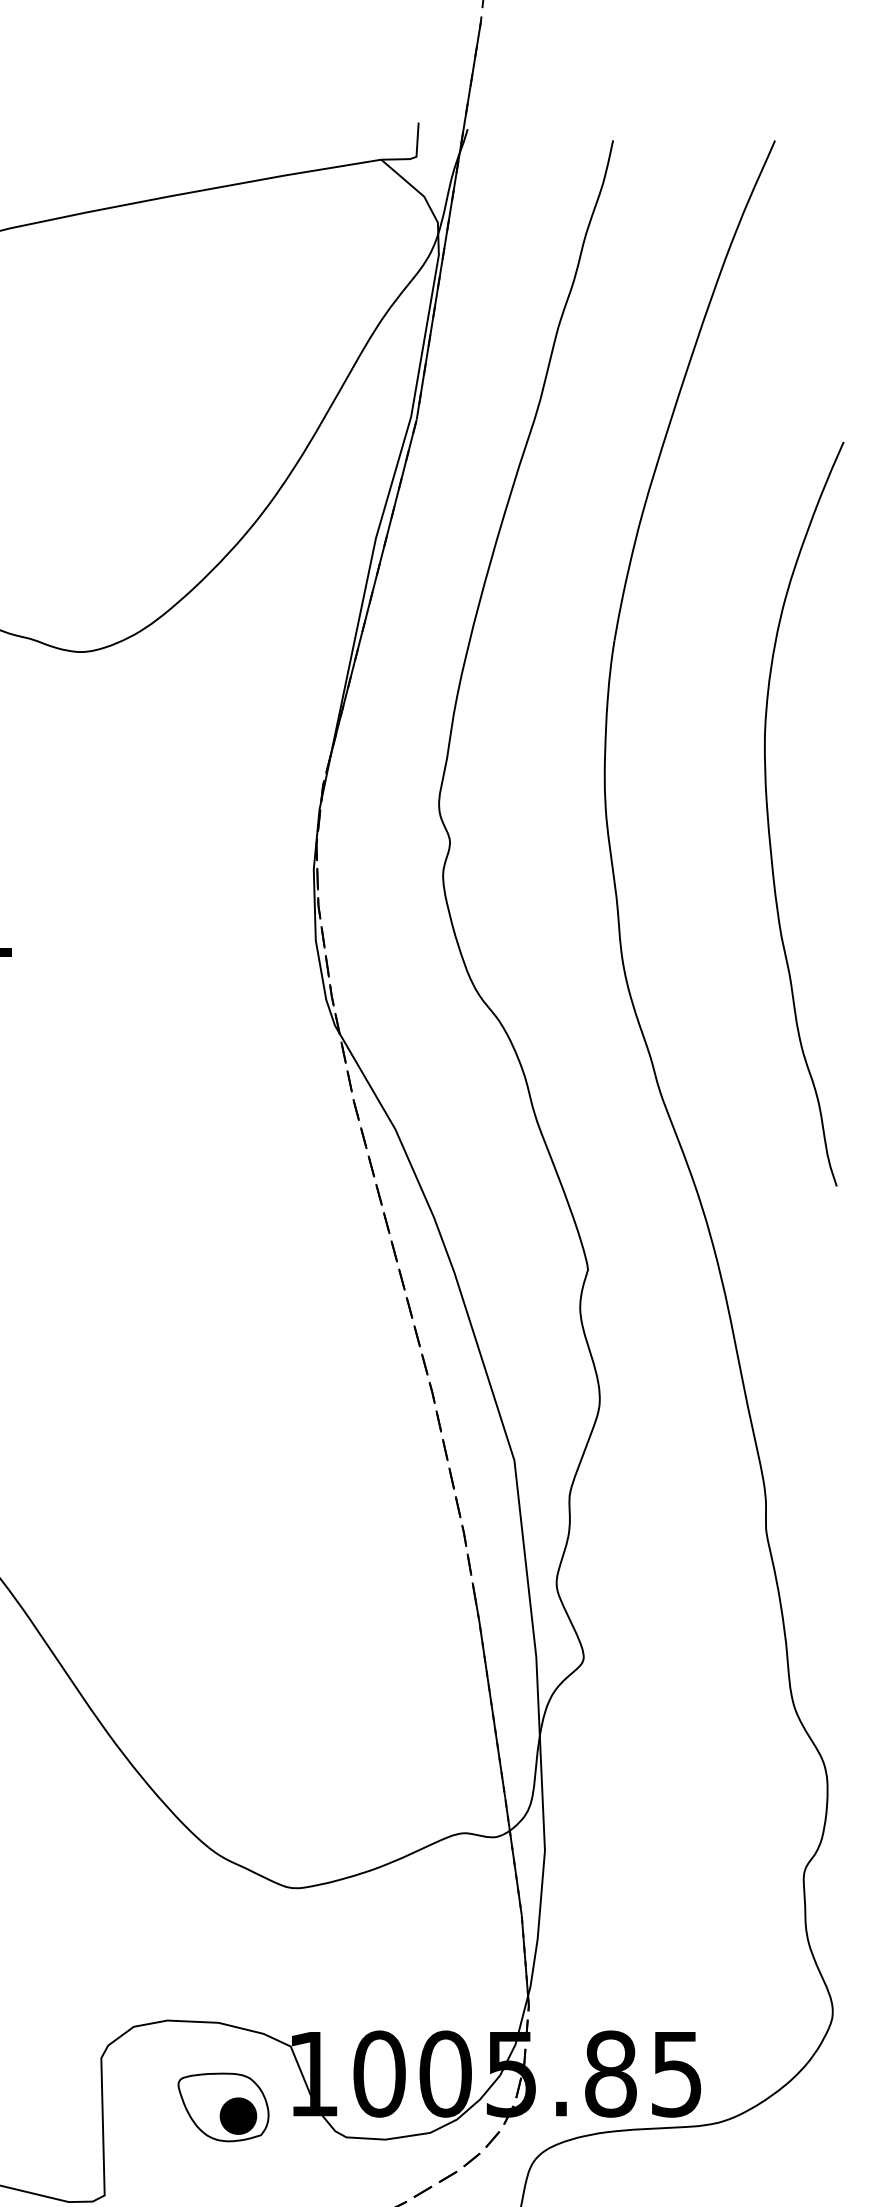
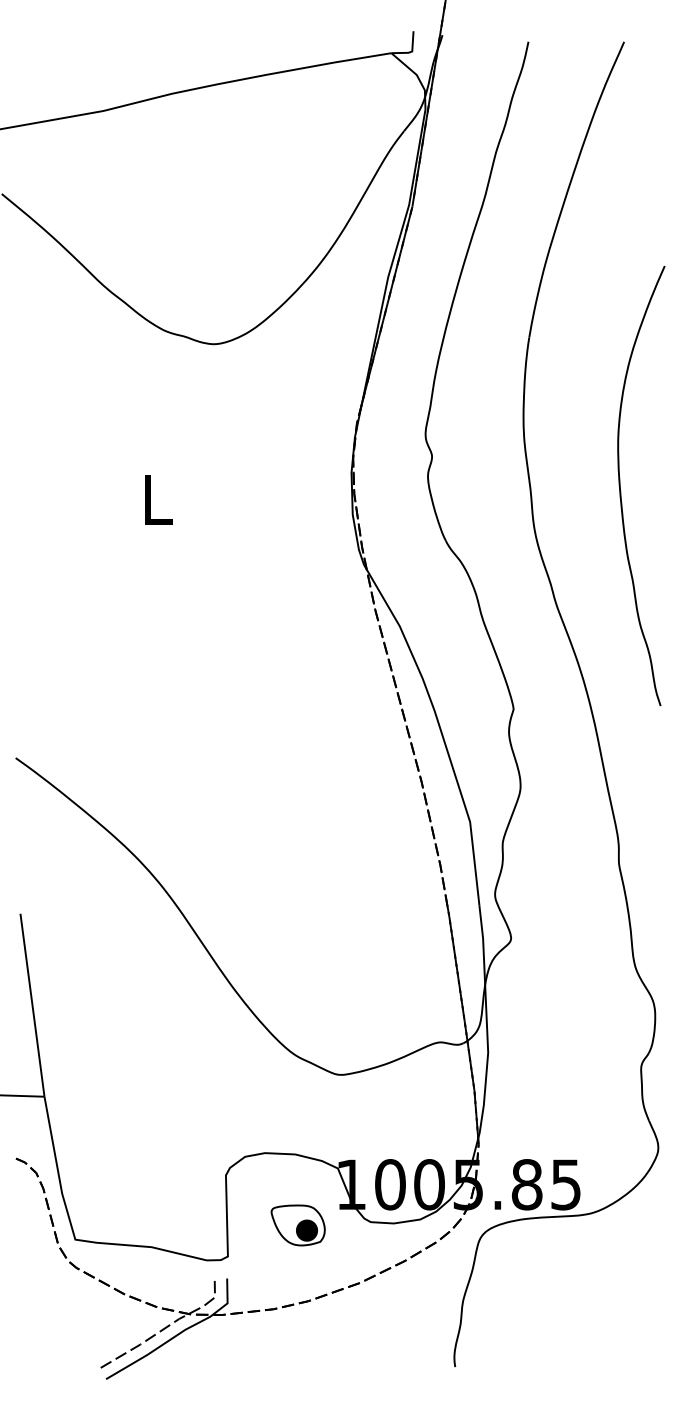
curve: (770, 823) -> (621, 491), moved
part: (222, 2107) -> (297, 1225), moved

